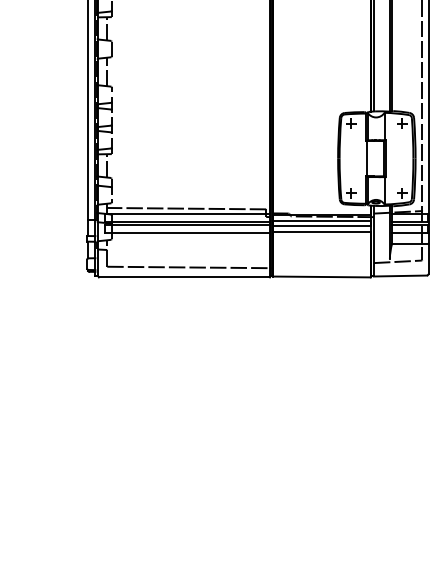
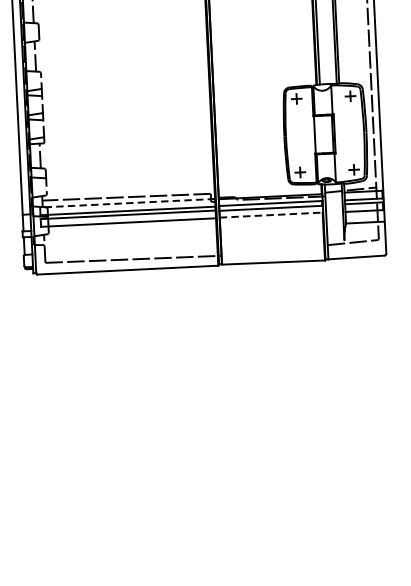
line: (187, 214) -> (127, 203), solid -> dashed
line: (322, 232) -> (271, 215), solid -> dashed

